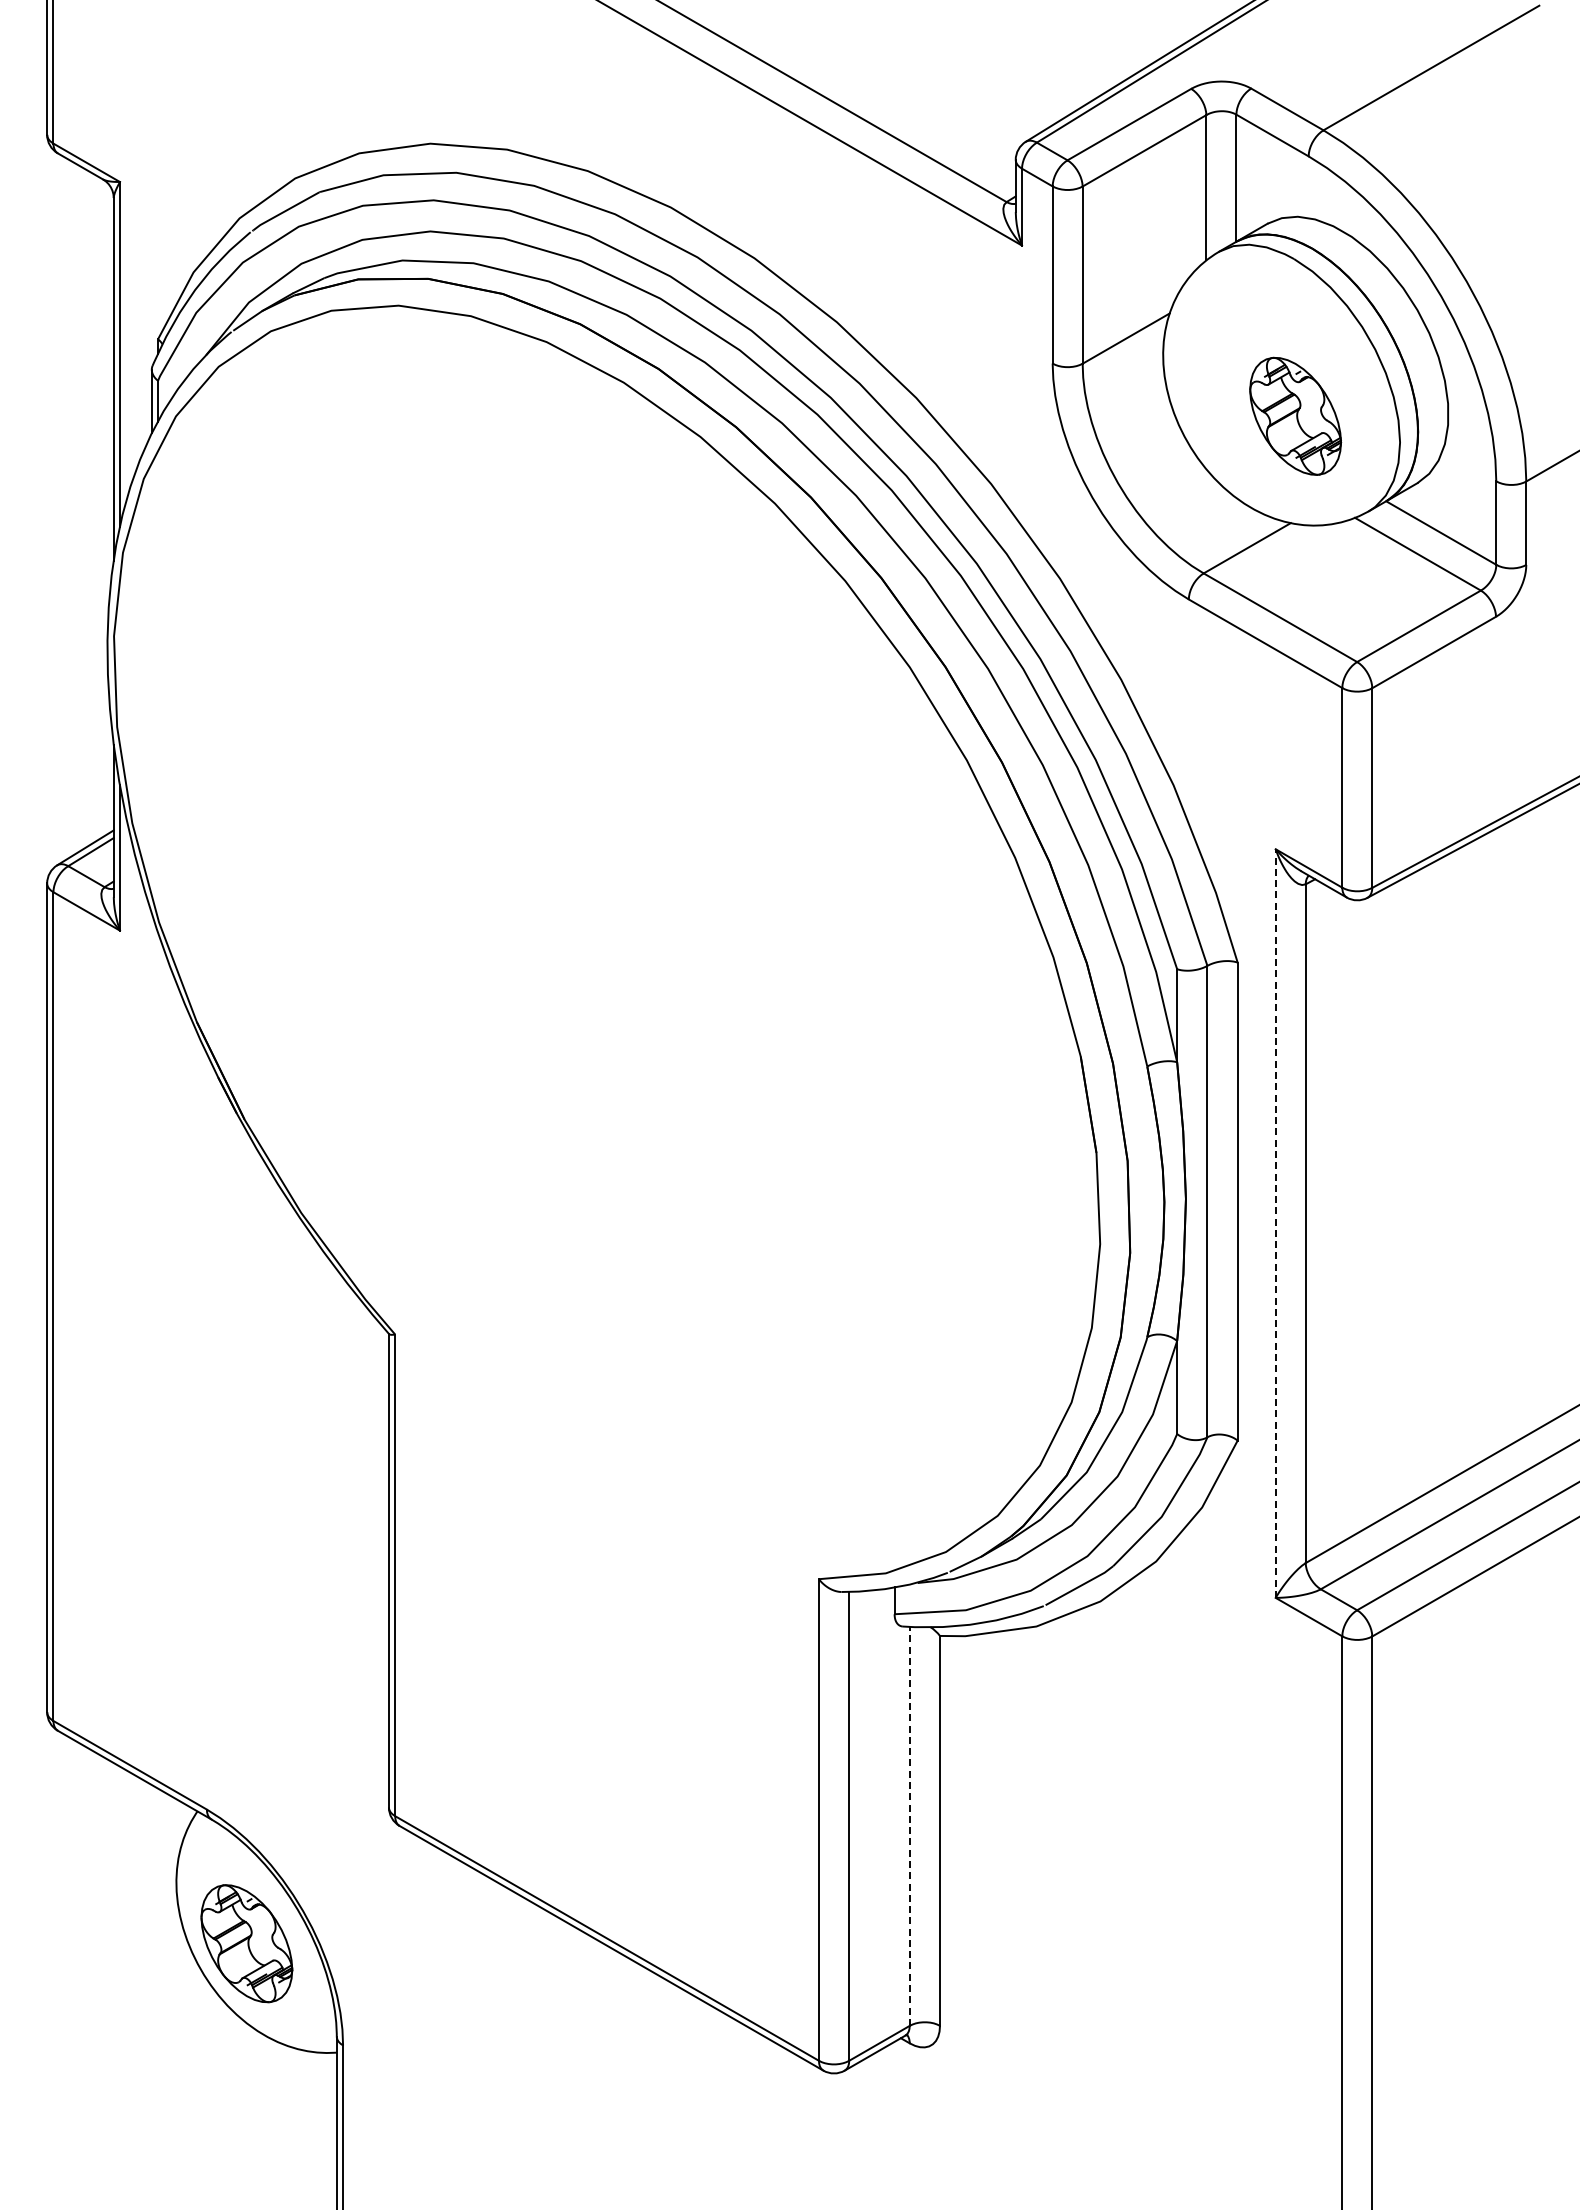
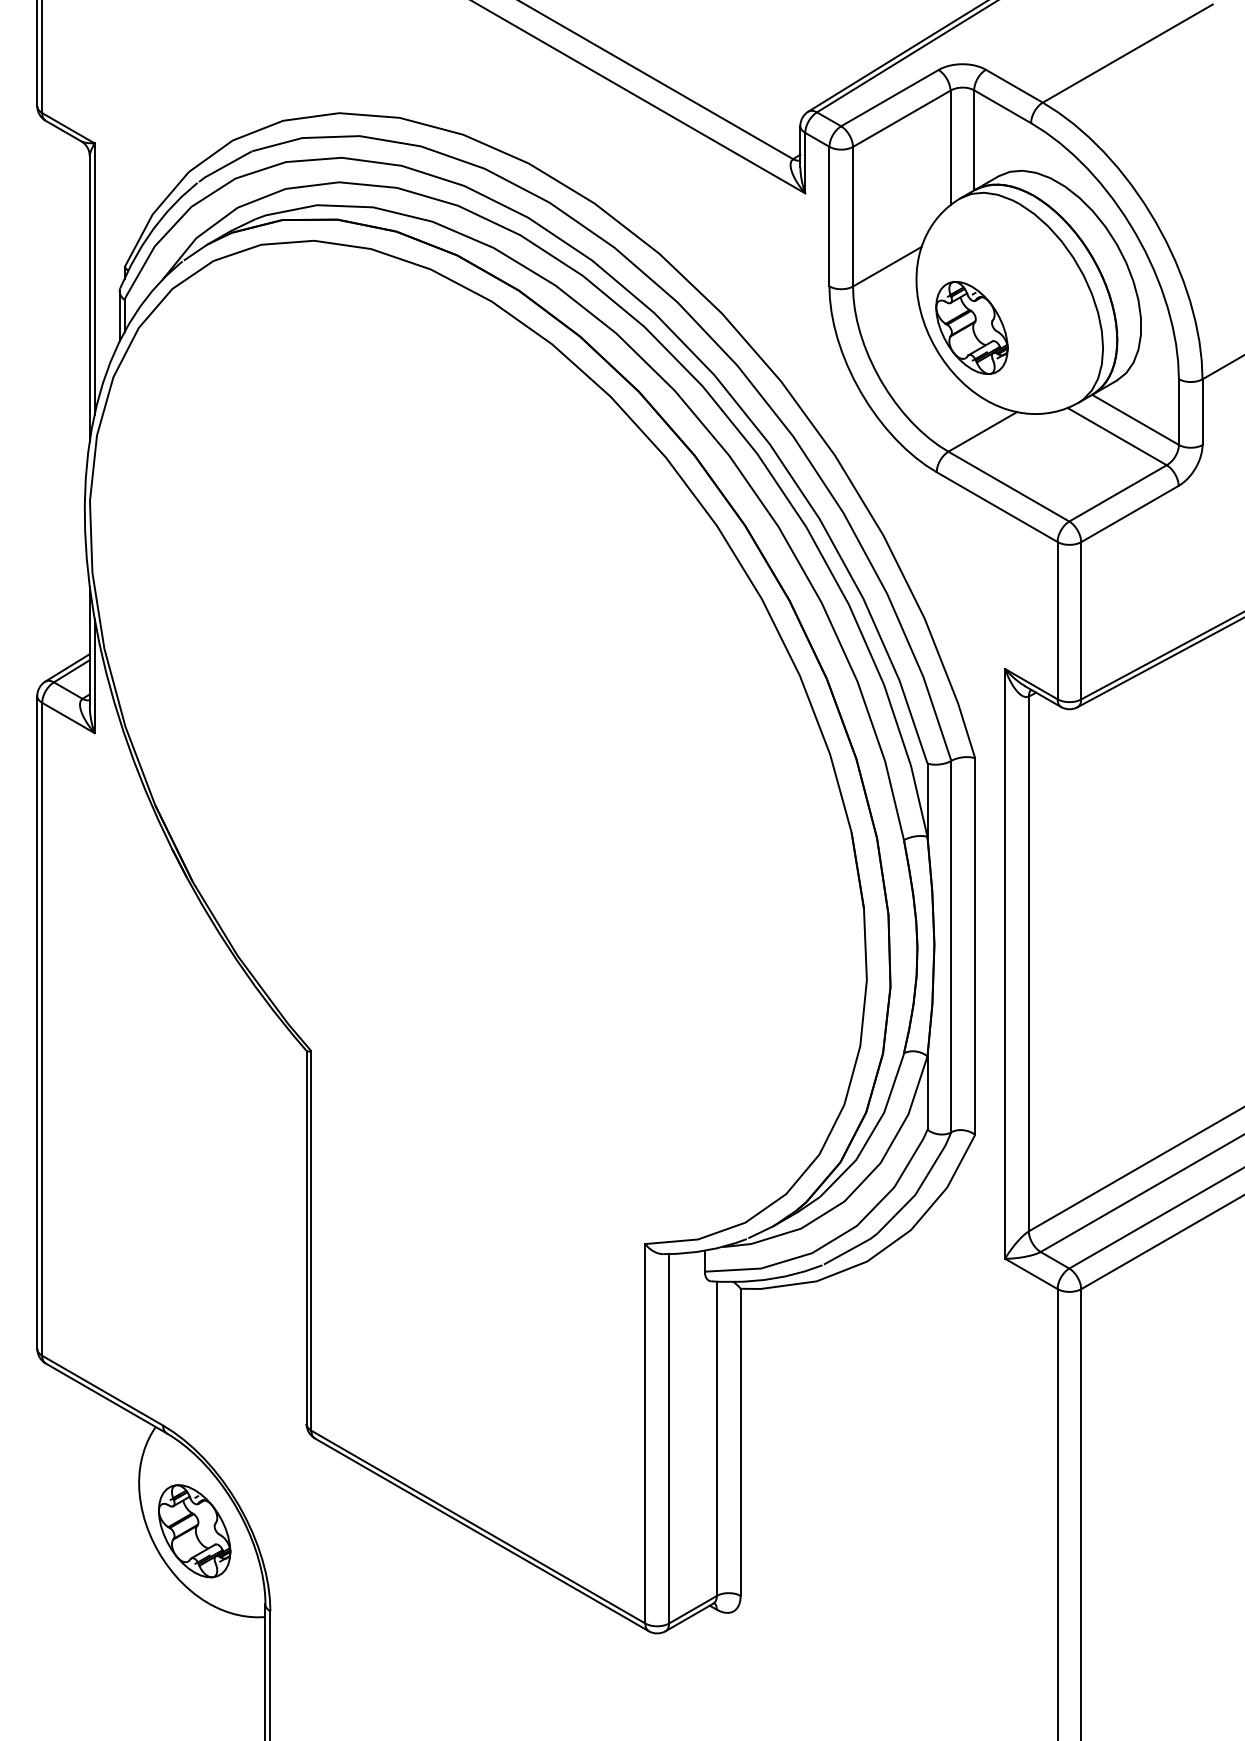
part: (1295, 415) -> (971, 327), moved
line: (1275, 1223) -> (1004, 963), dashed -> solid
line: (909, 1825) -> (716, 1438), dashed -> solid

